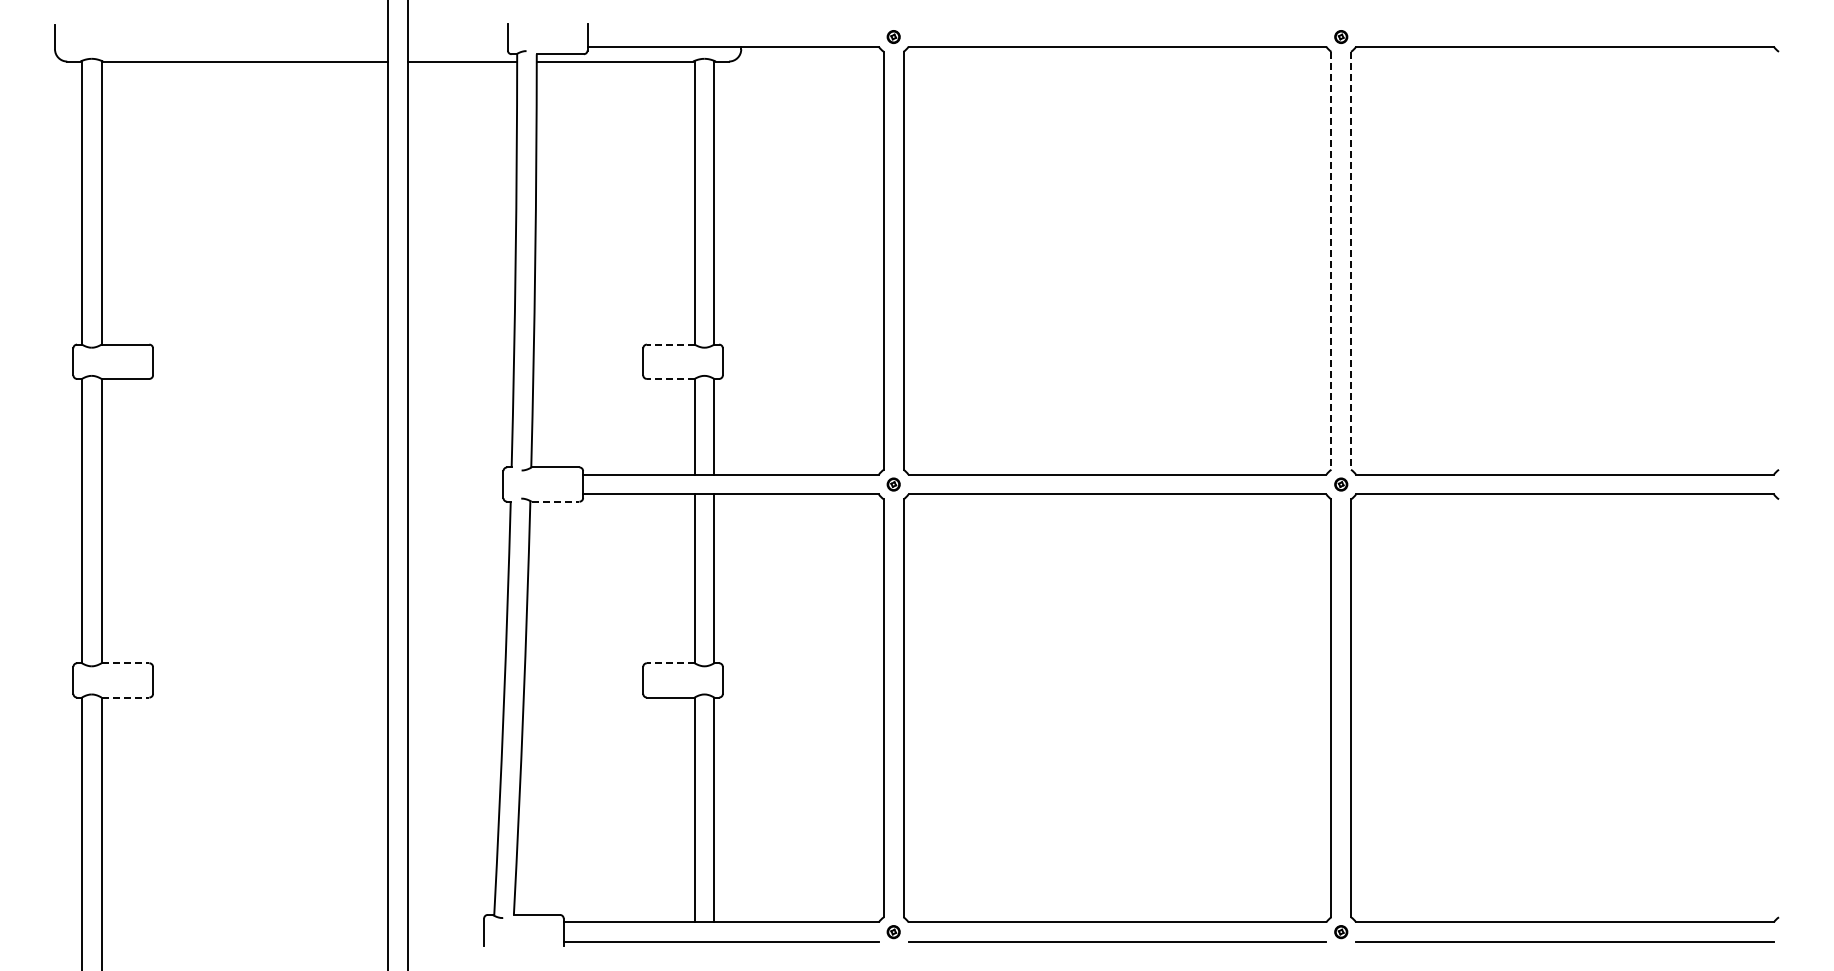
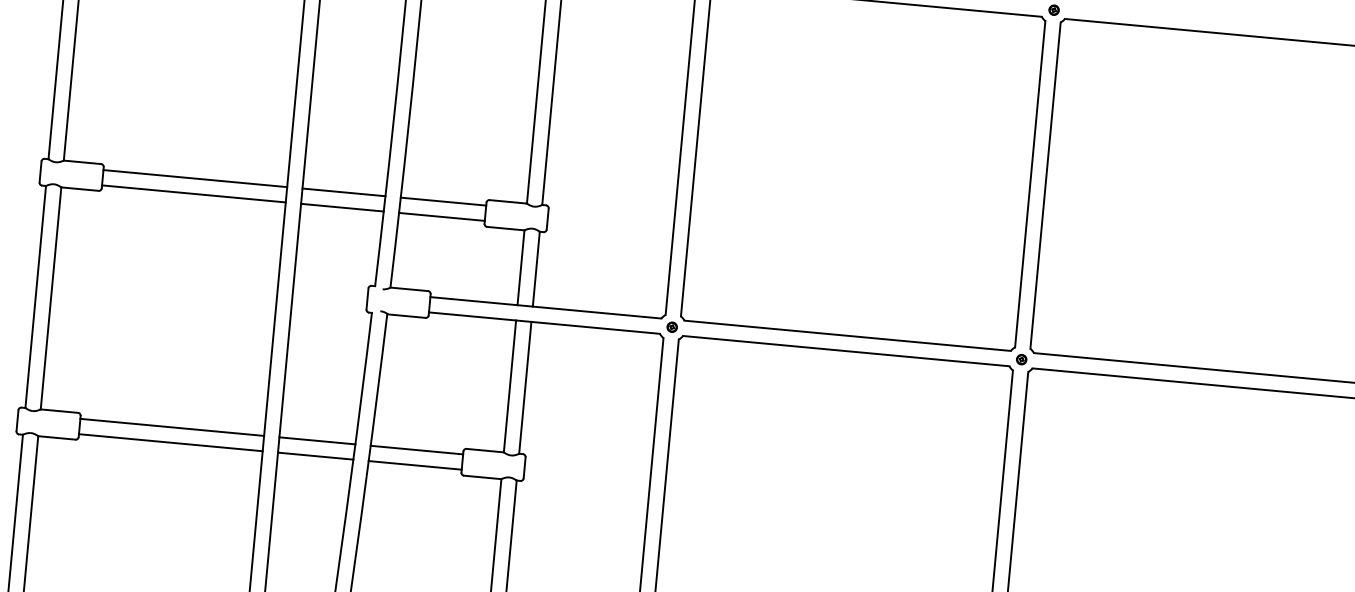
line: (1331, 260) -> (1030, 184), dashed -> solid
line: (1351, 260) -> (1045, 185), dashed -> solid
line: (670, 344) -> (508, 201), dashed -> solid
line: (270, 351) -> (195, 178), added
line: (460, 351) -> (343, 191), added
line: (588, 351) -> (443, 201), added
line: (270, 371) -> (193, 193), added
line: (460, 371) -> (342, 207), added
line: (588, 371) -> (442, 216), added
line: (670, 378) -> (505, 228), dashed -> solid
line: (555, 501) -> (406, 315), dashed -> solid
line: (125, 663) -> (59, 411), dashed -> solid
line: (670, 663) -> (484, 450), dashed -> solid
line: (270, 670) -> (172, 427), added
line: (456, 670) -> (317, 440), added
line: (583, 670) -> (416, 449), added
line: (270, 690) -> (170, 442), added
line: (455, 690) -> (315, 456), added
line: (583, 690) -> (415, 465), added
line: (125, 697) -> (56, 437), dashed -> solid

